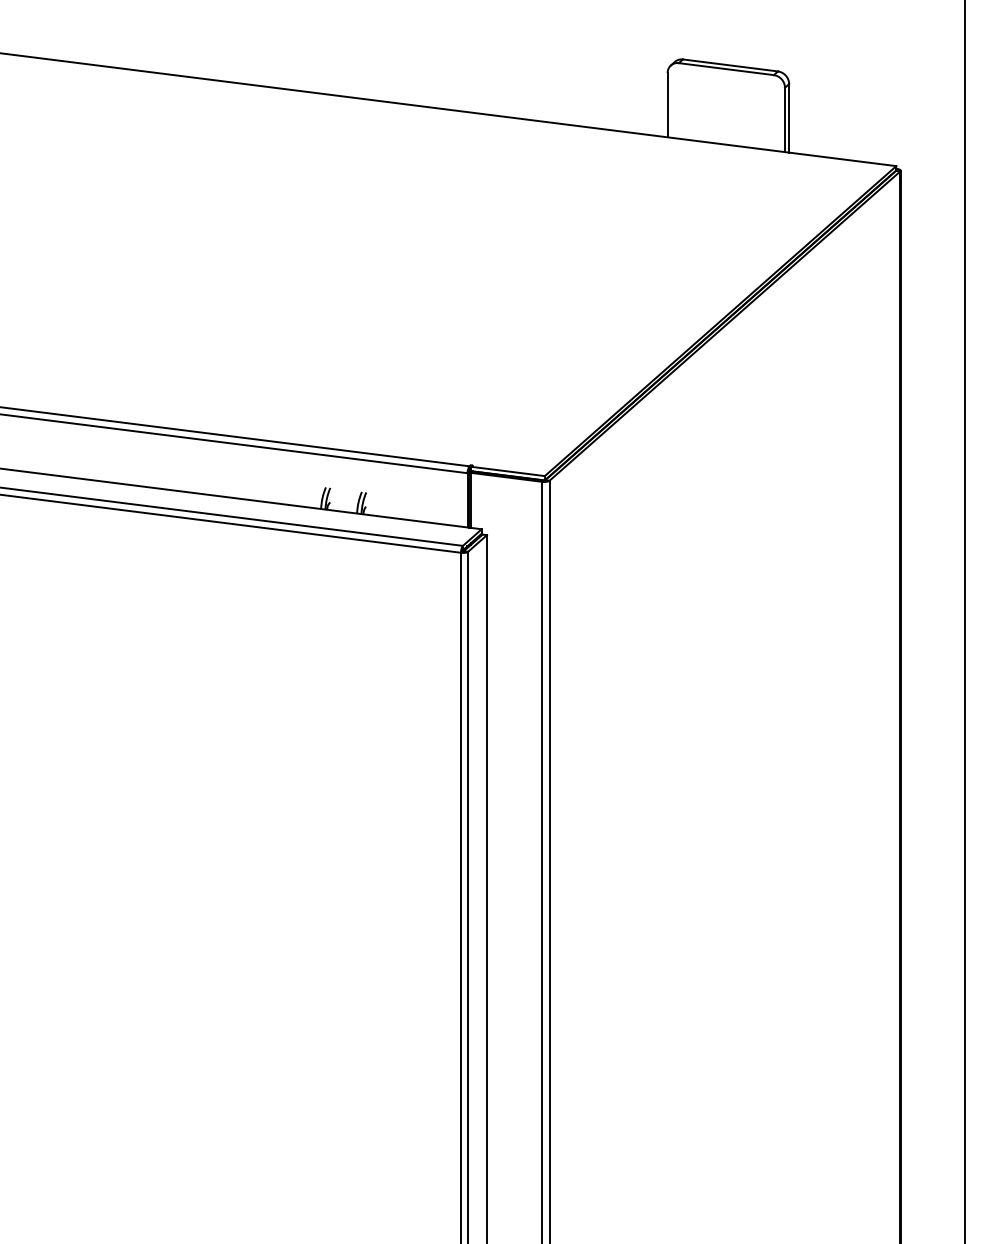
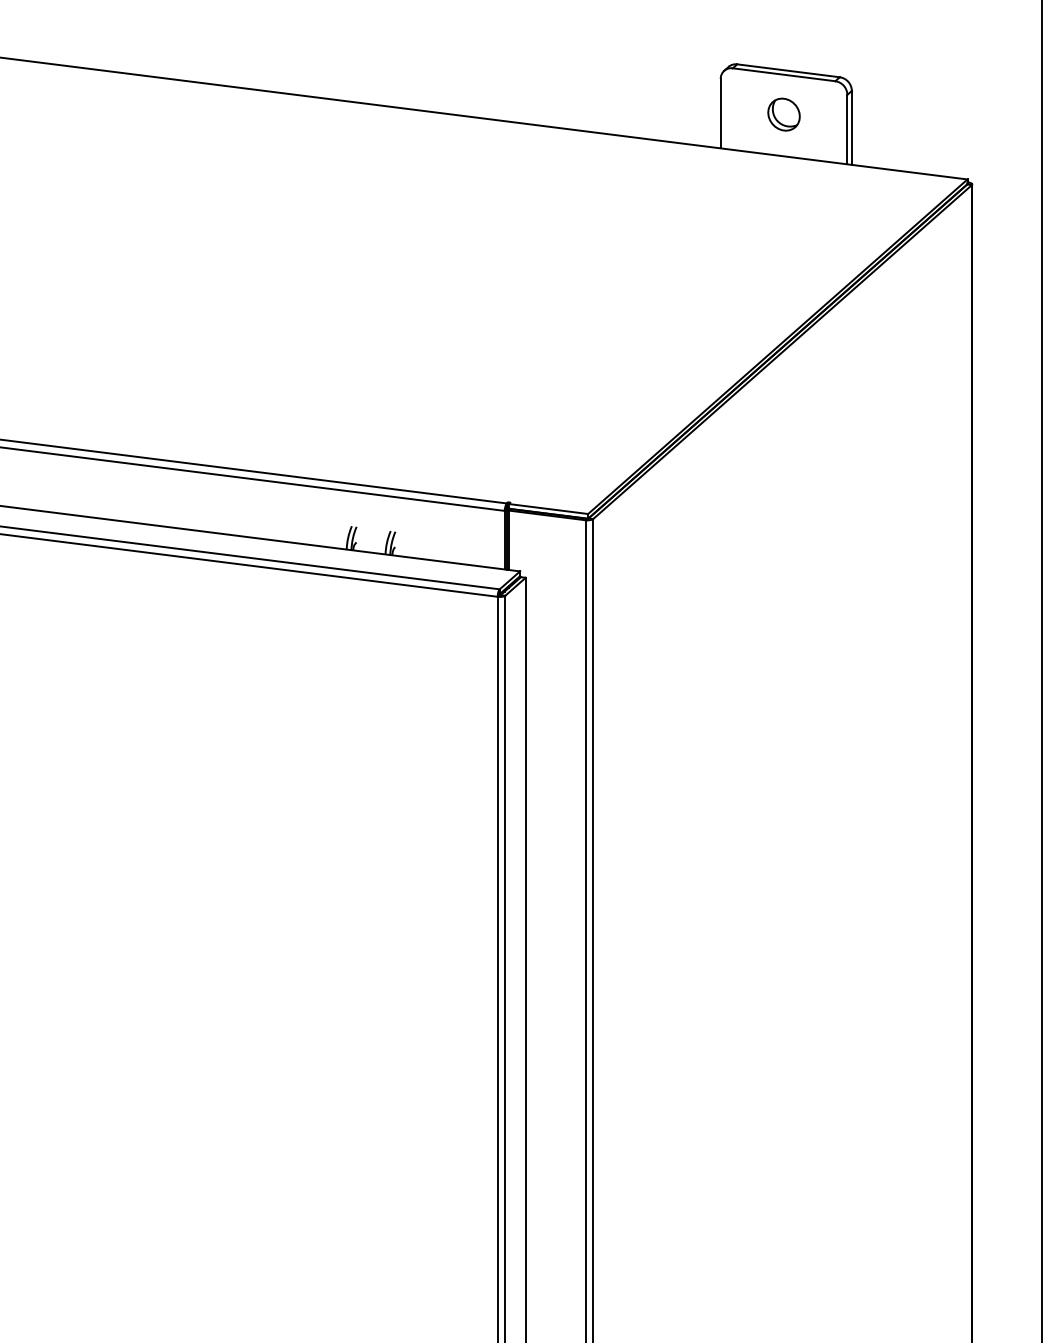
part: (725, 105) -> (783, 114), added

